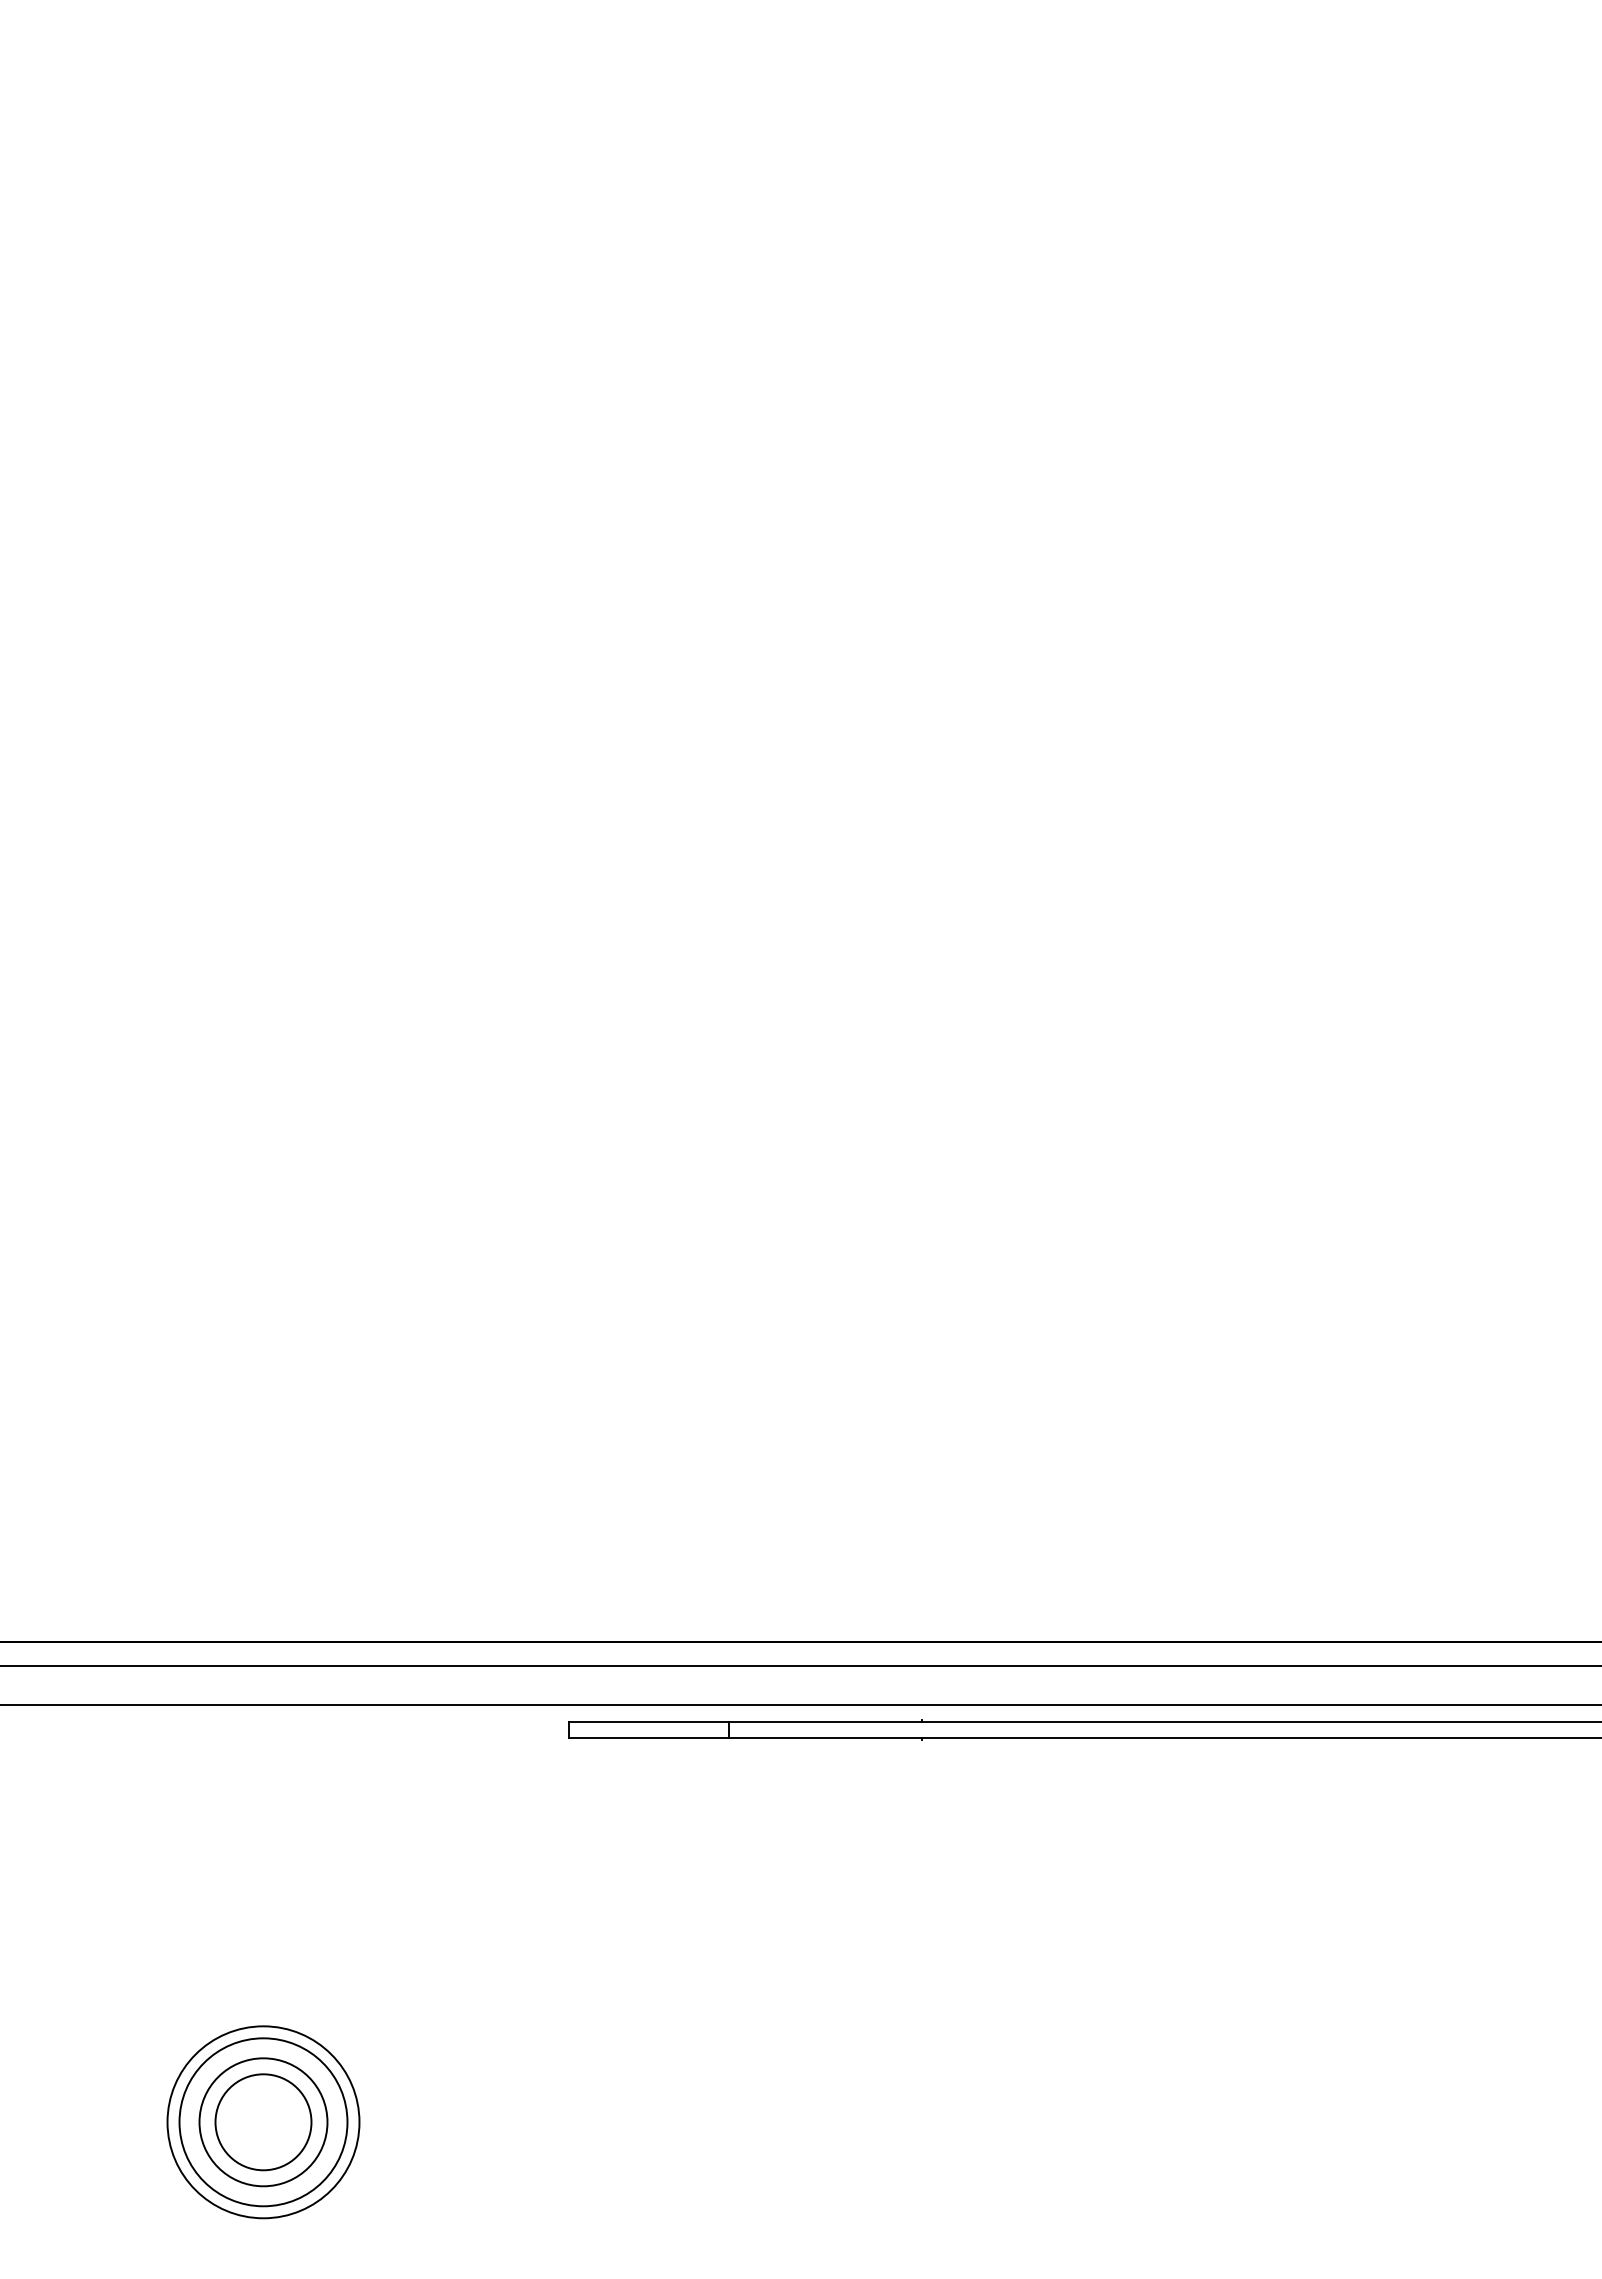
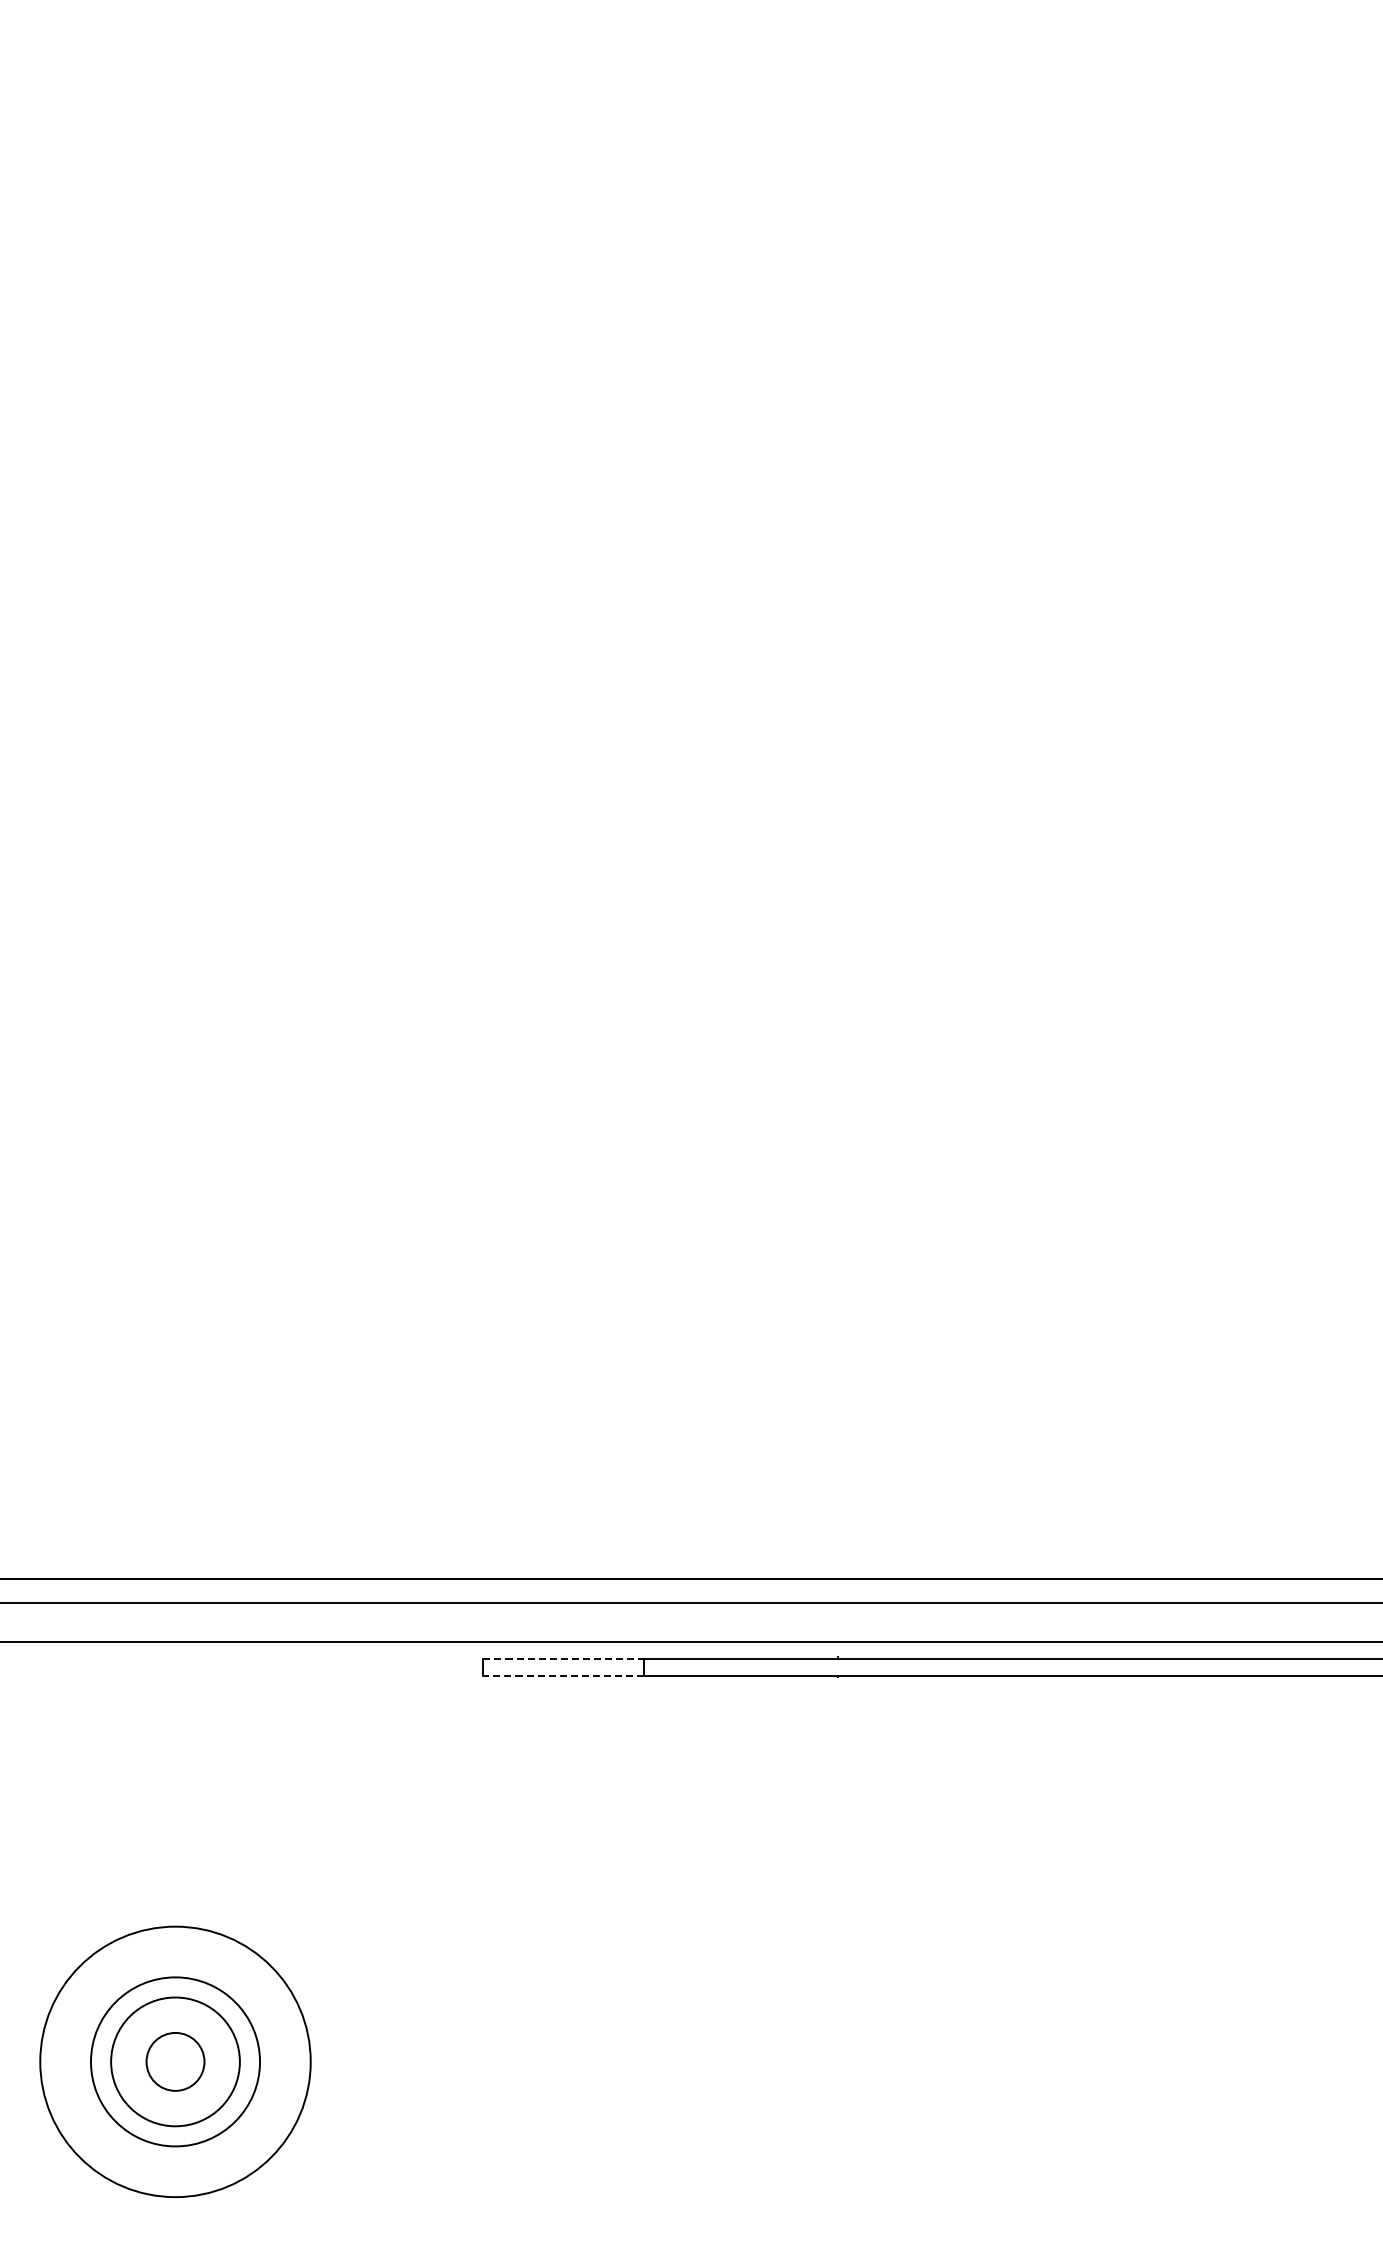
line: (649, 1722) -> (563, 1659), solid -> dashed
line: (649, 1738) -> (563, 1675), solid -> dashed
circle: (263, 2122) -> (175, 2062), size x0.6
circle: (263, 2122) -> (175, 2062), size x1.4

